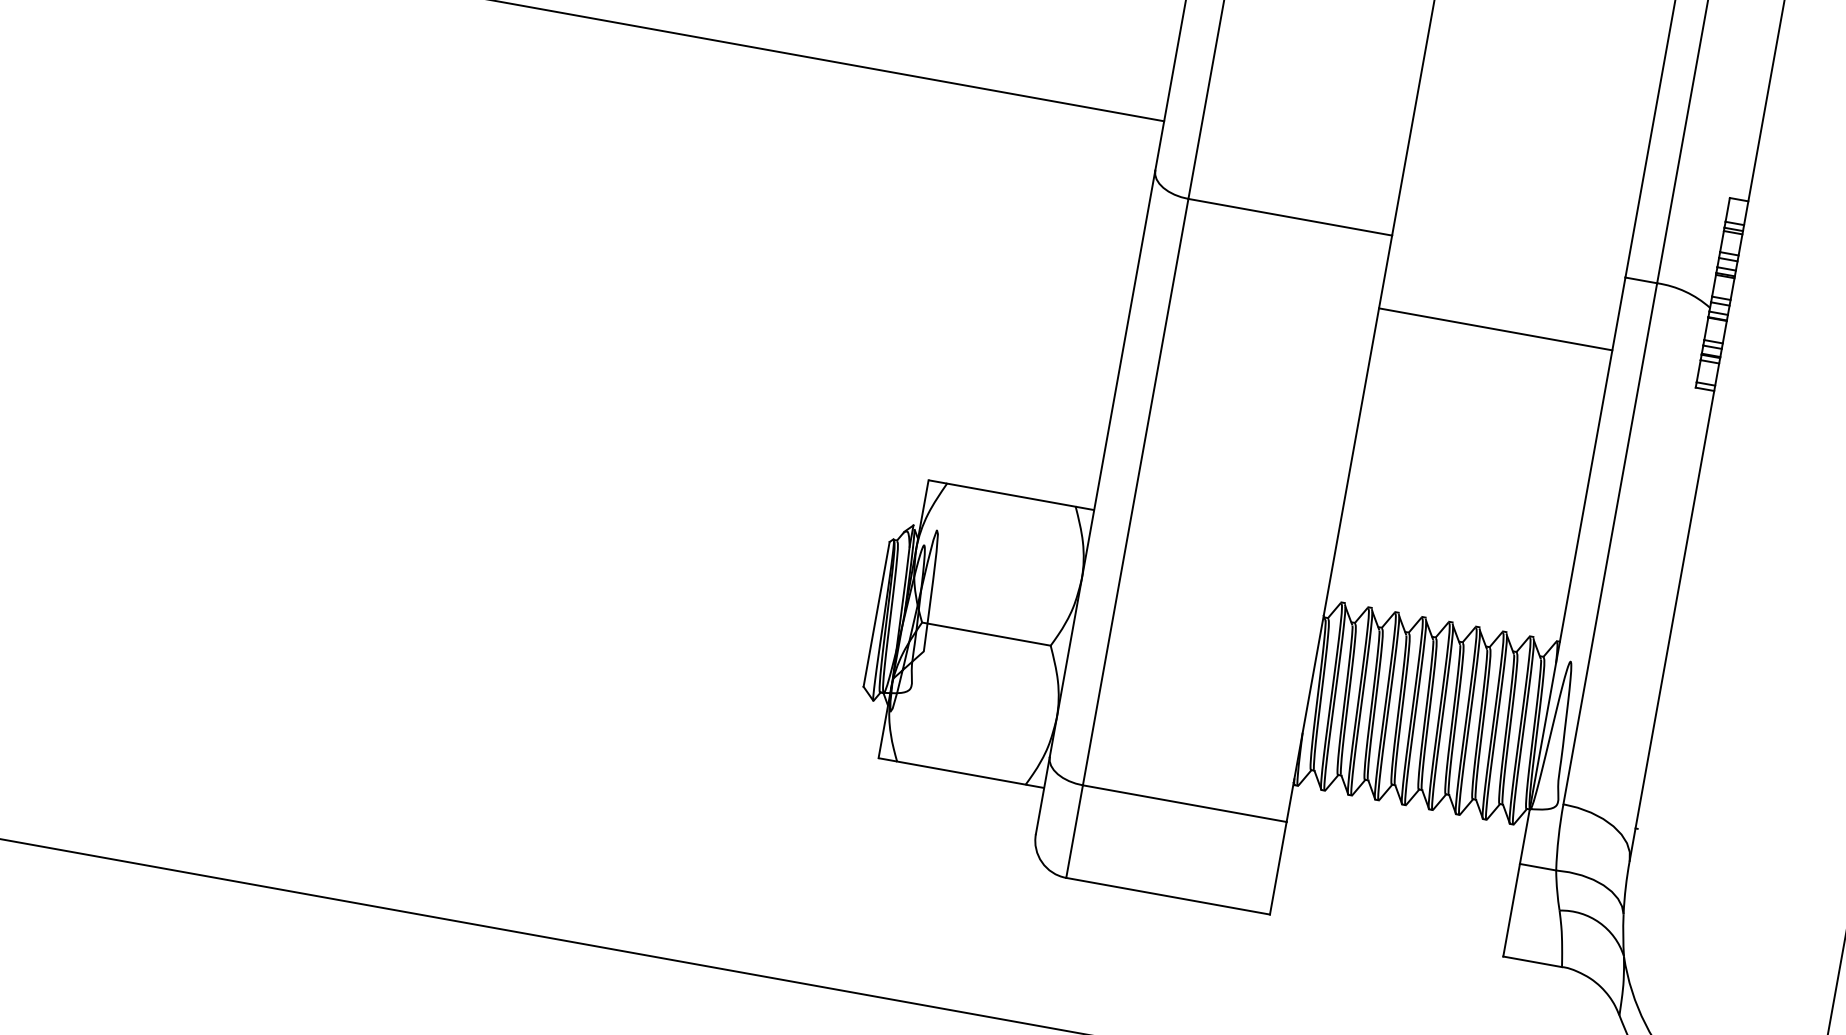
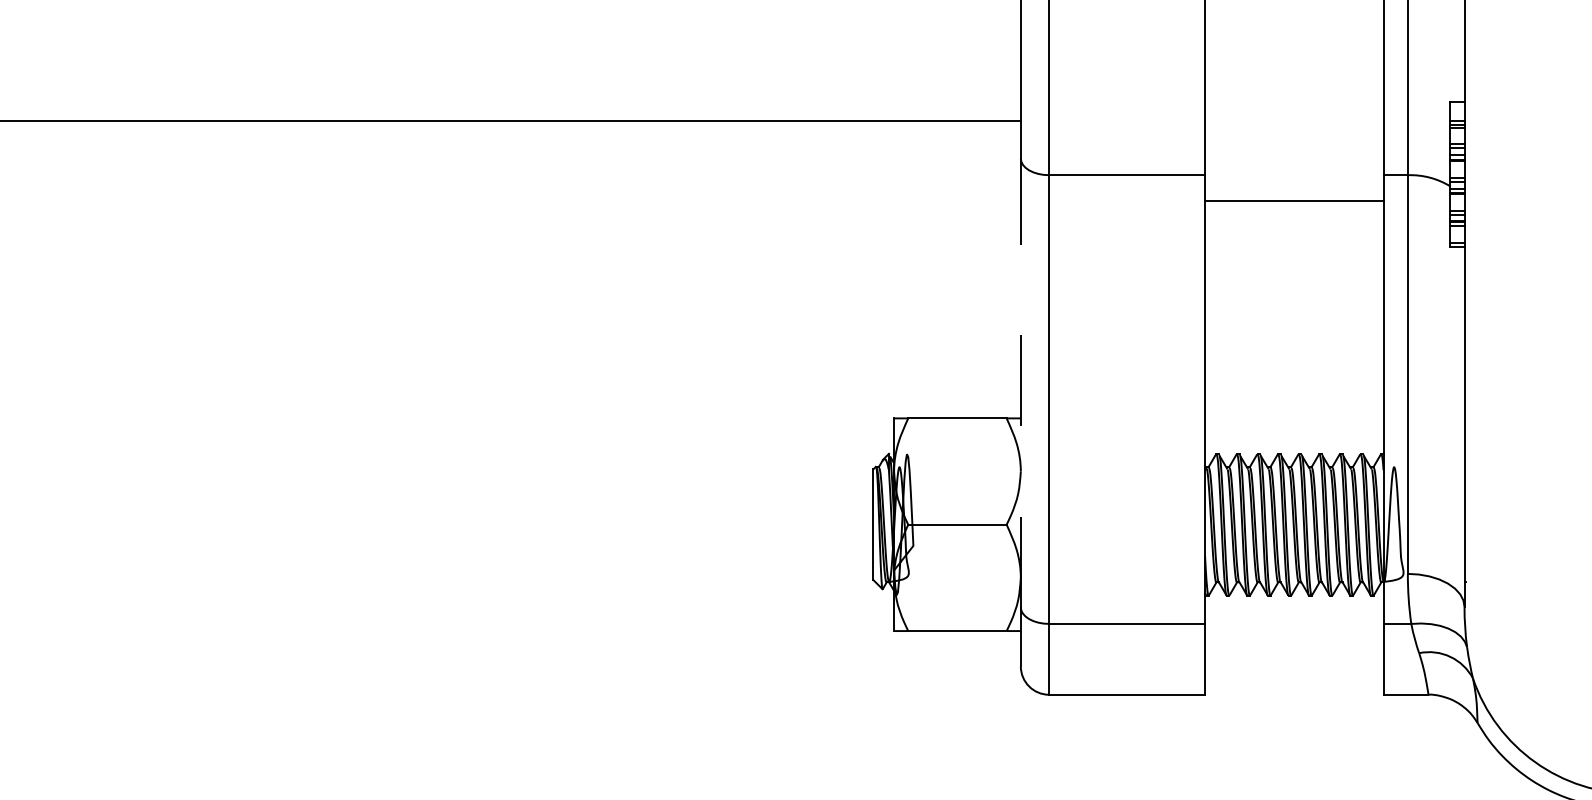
line: (1496, 328) -> (1294, 200), moved
line: (1102, 463) -> (1020, 382), solid -> dashed

